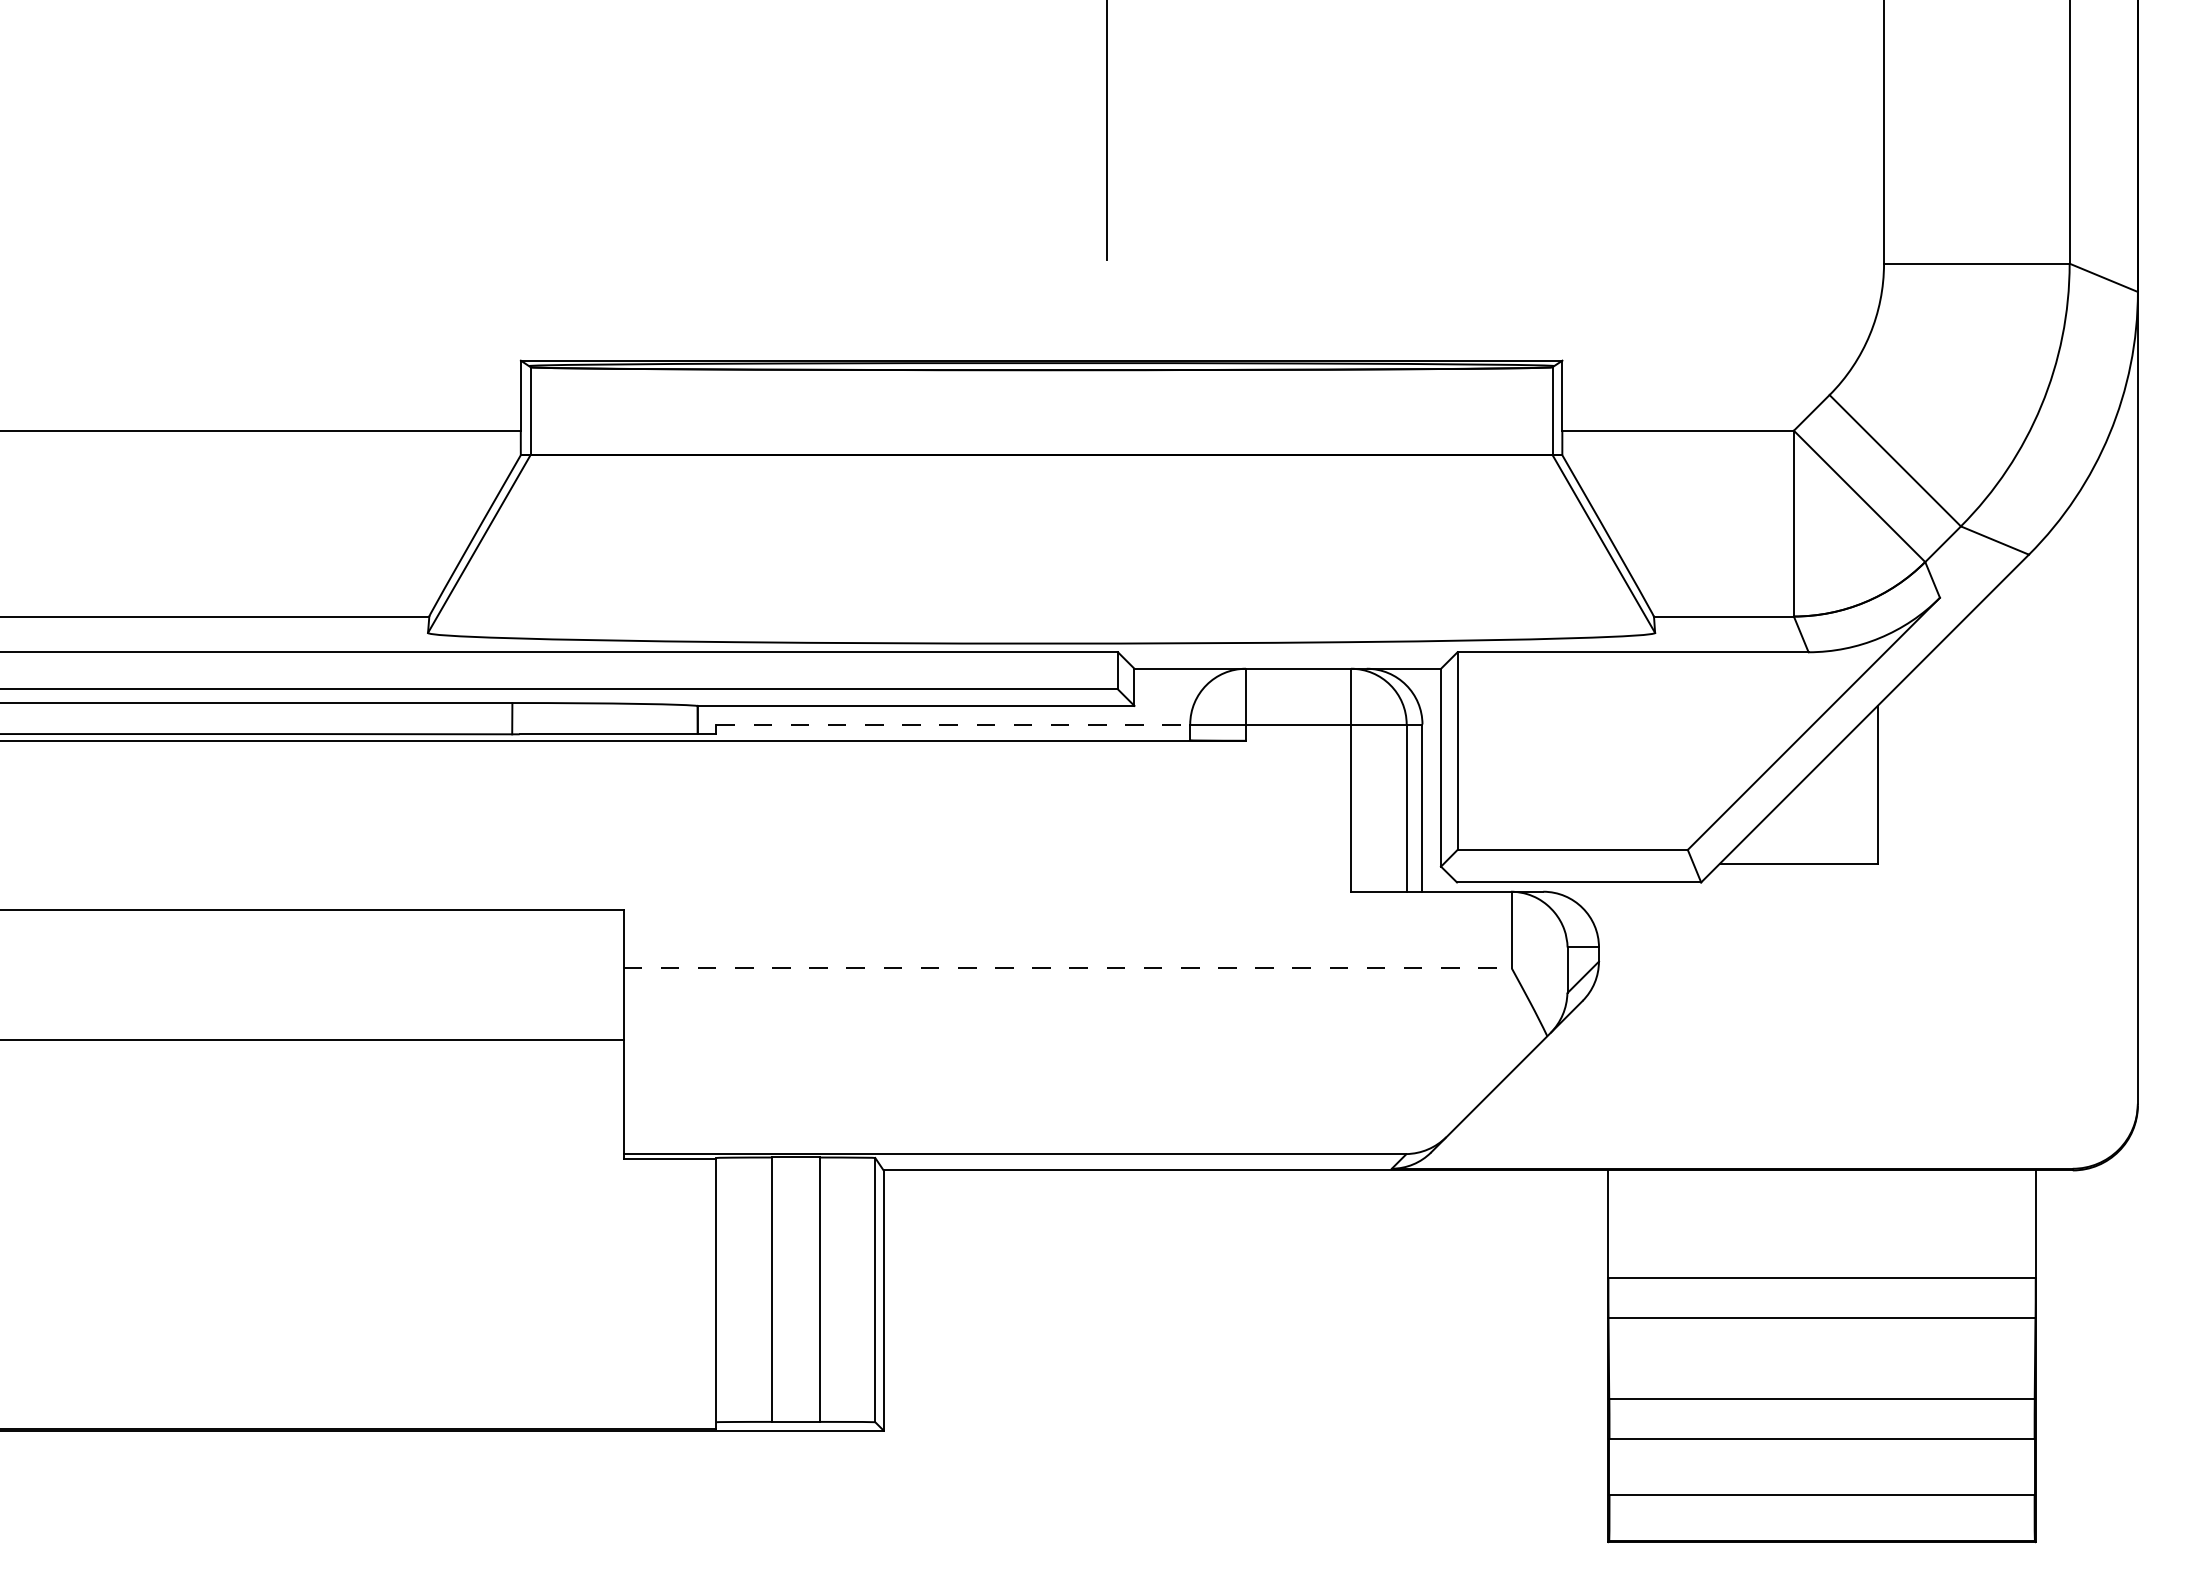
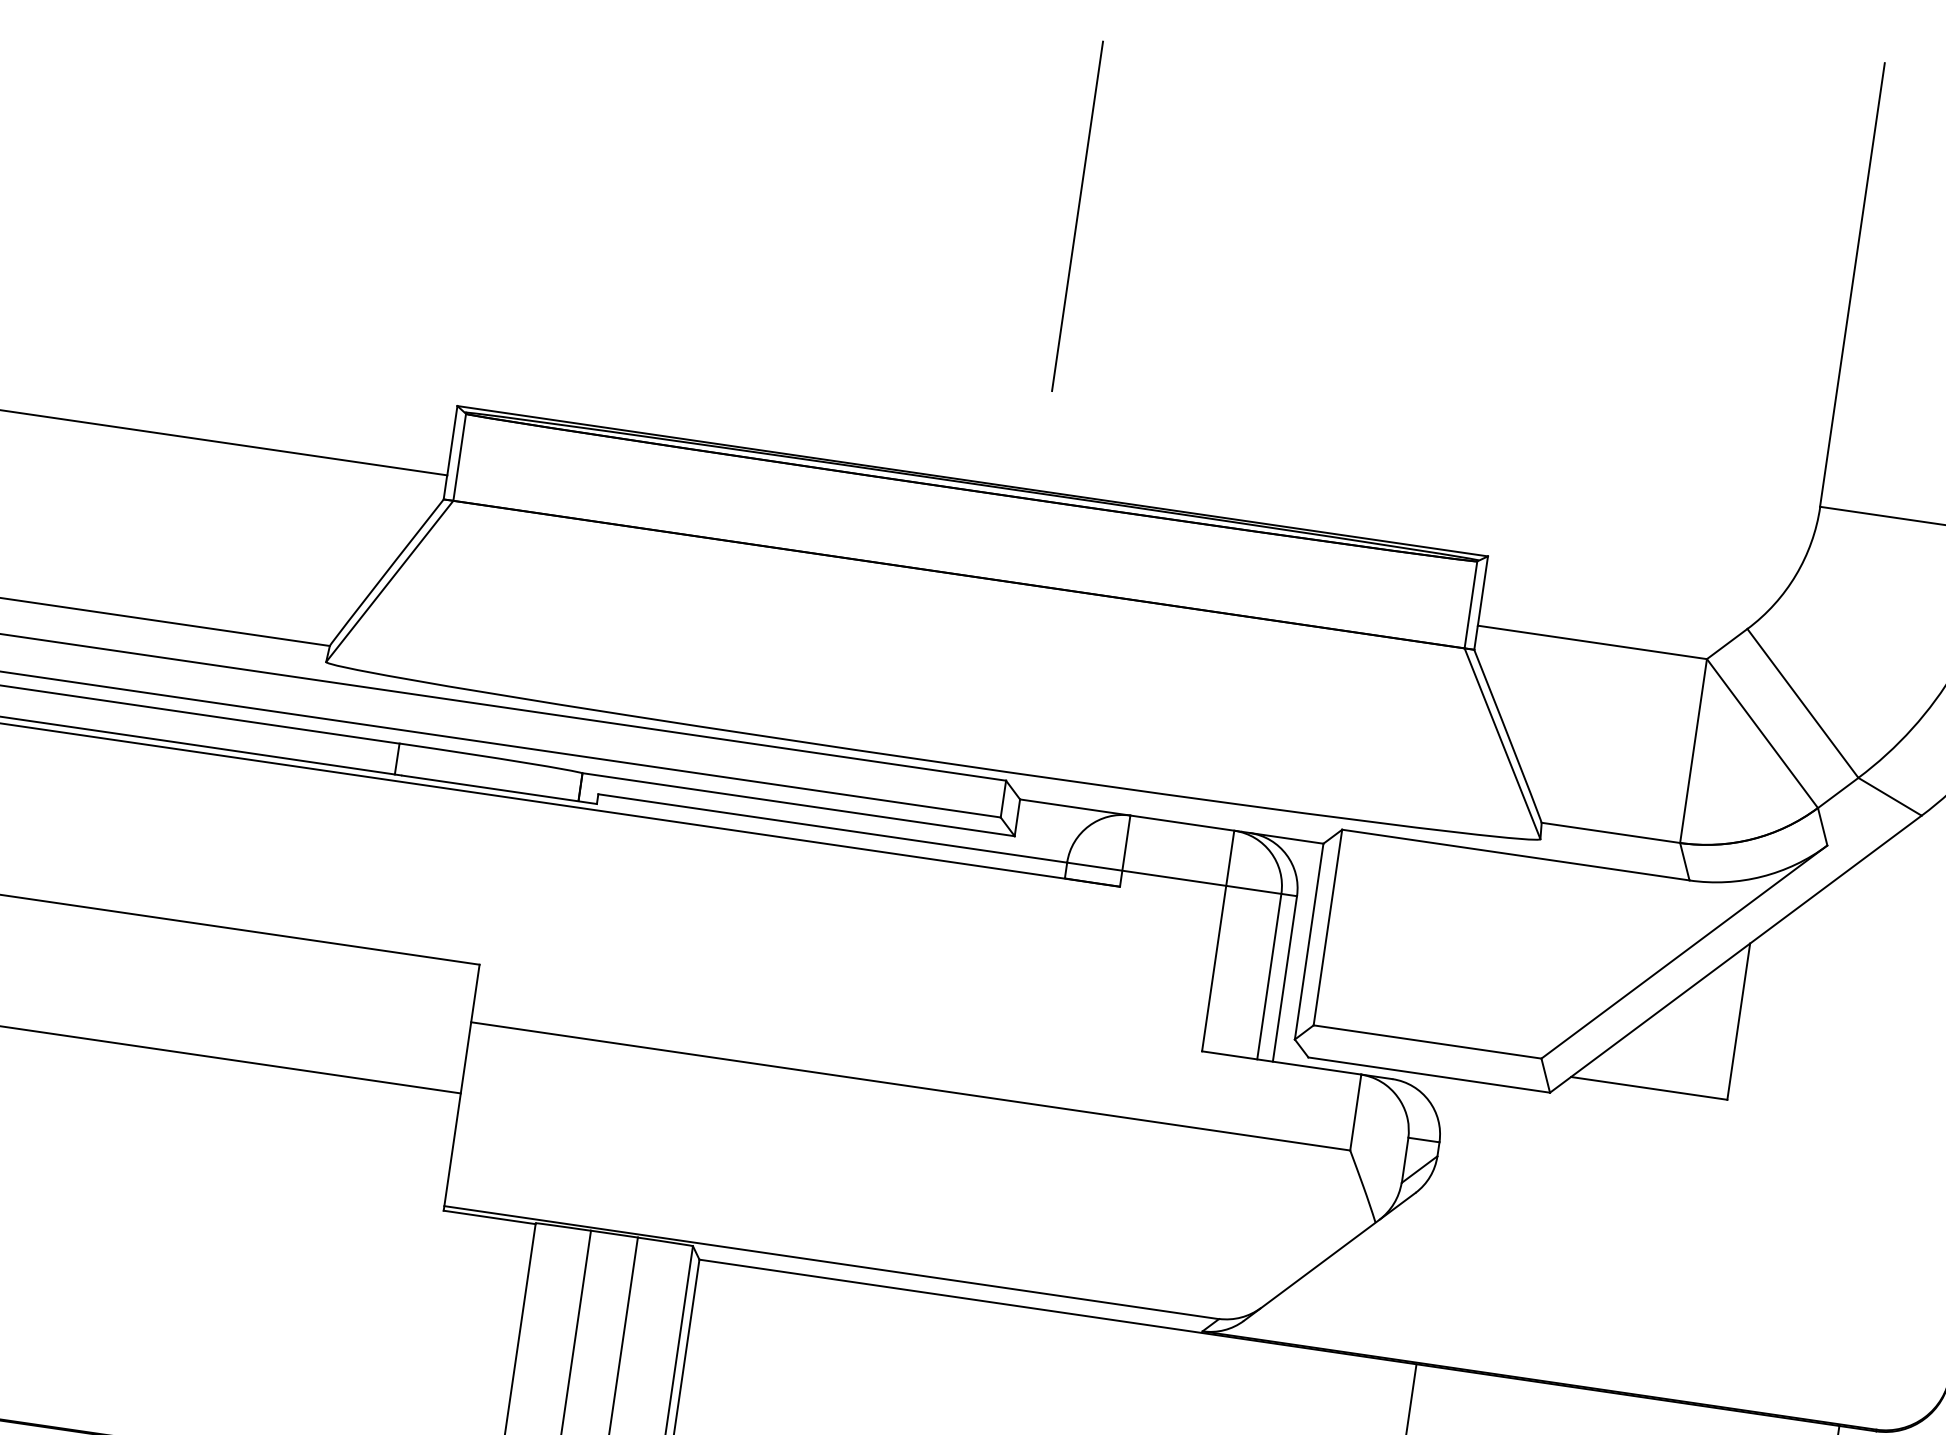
line: (953, 724) -> (832, 828), dashed -> solid
line: (1068, 968) -> (911, 1086), dashed -> solid

